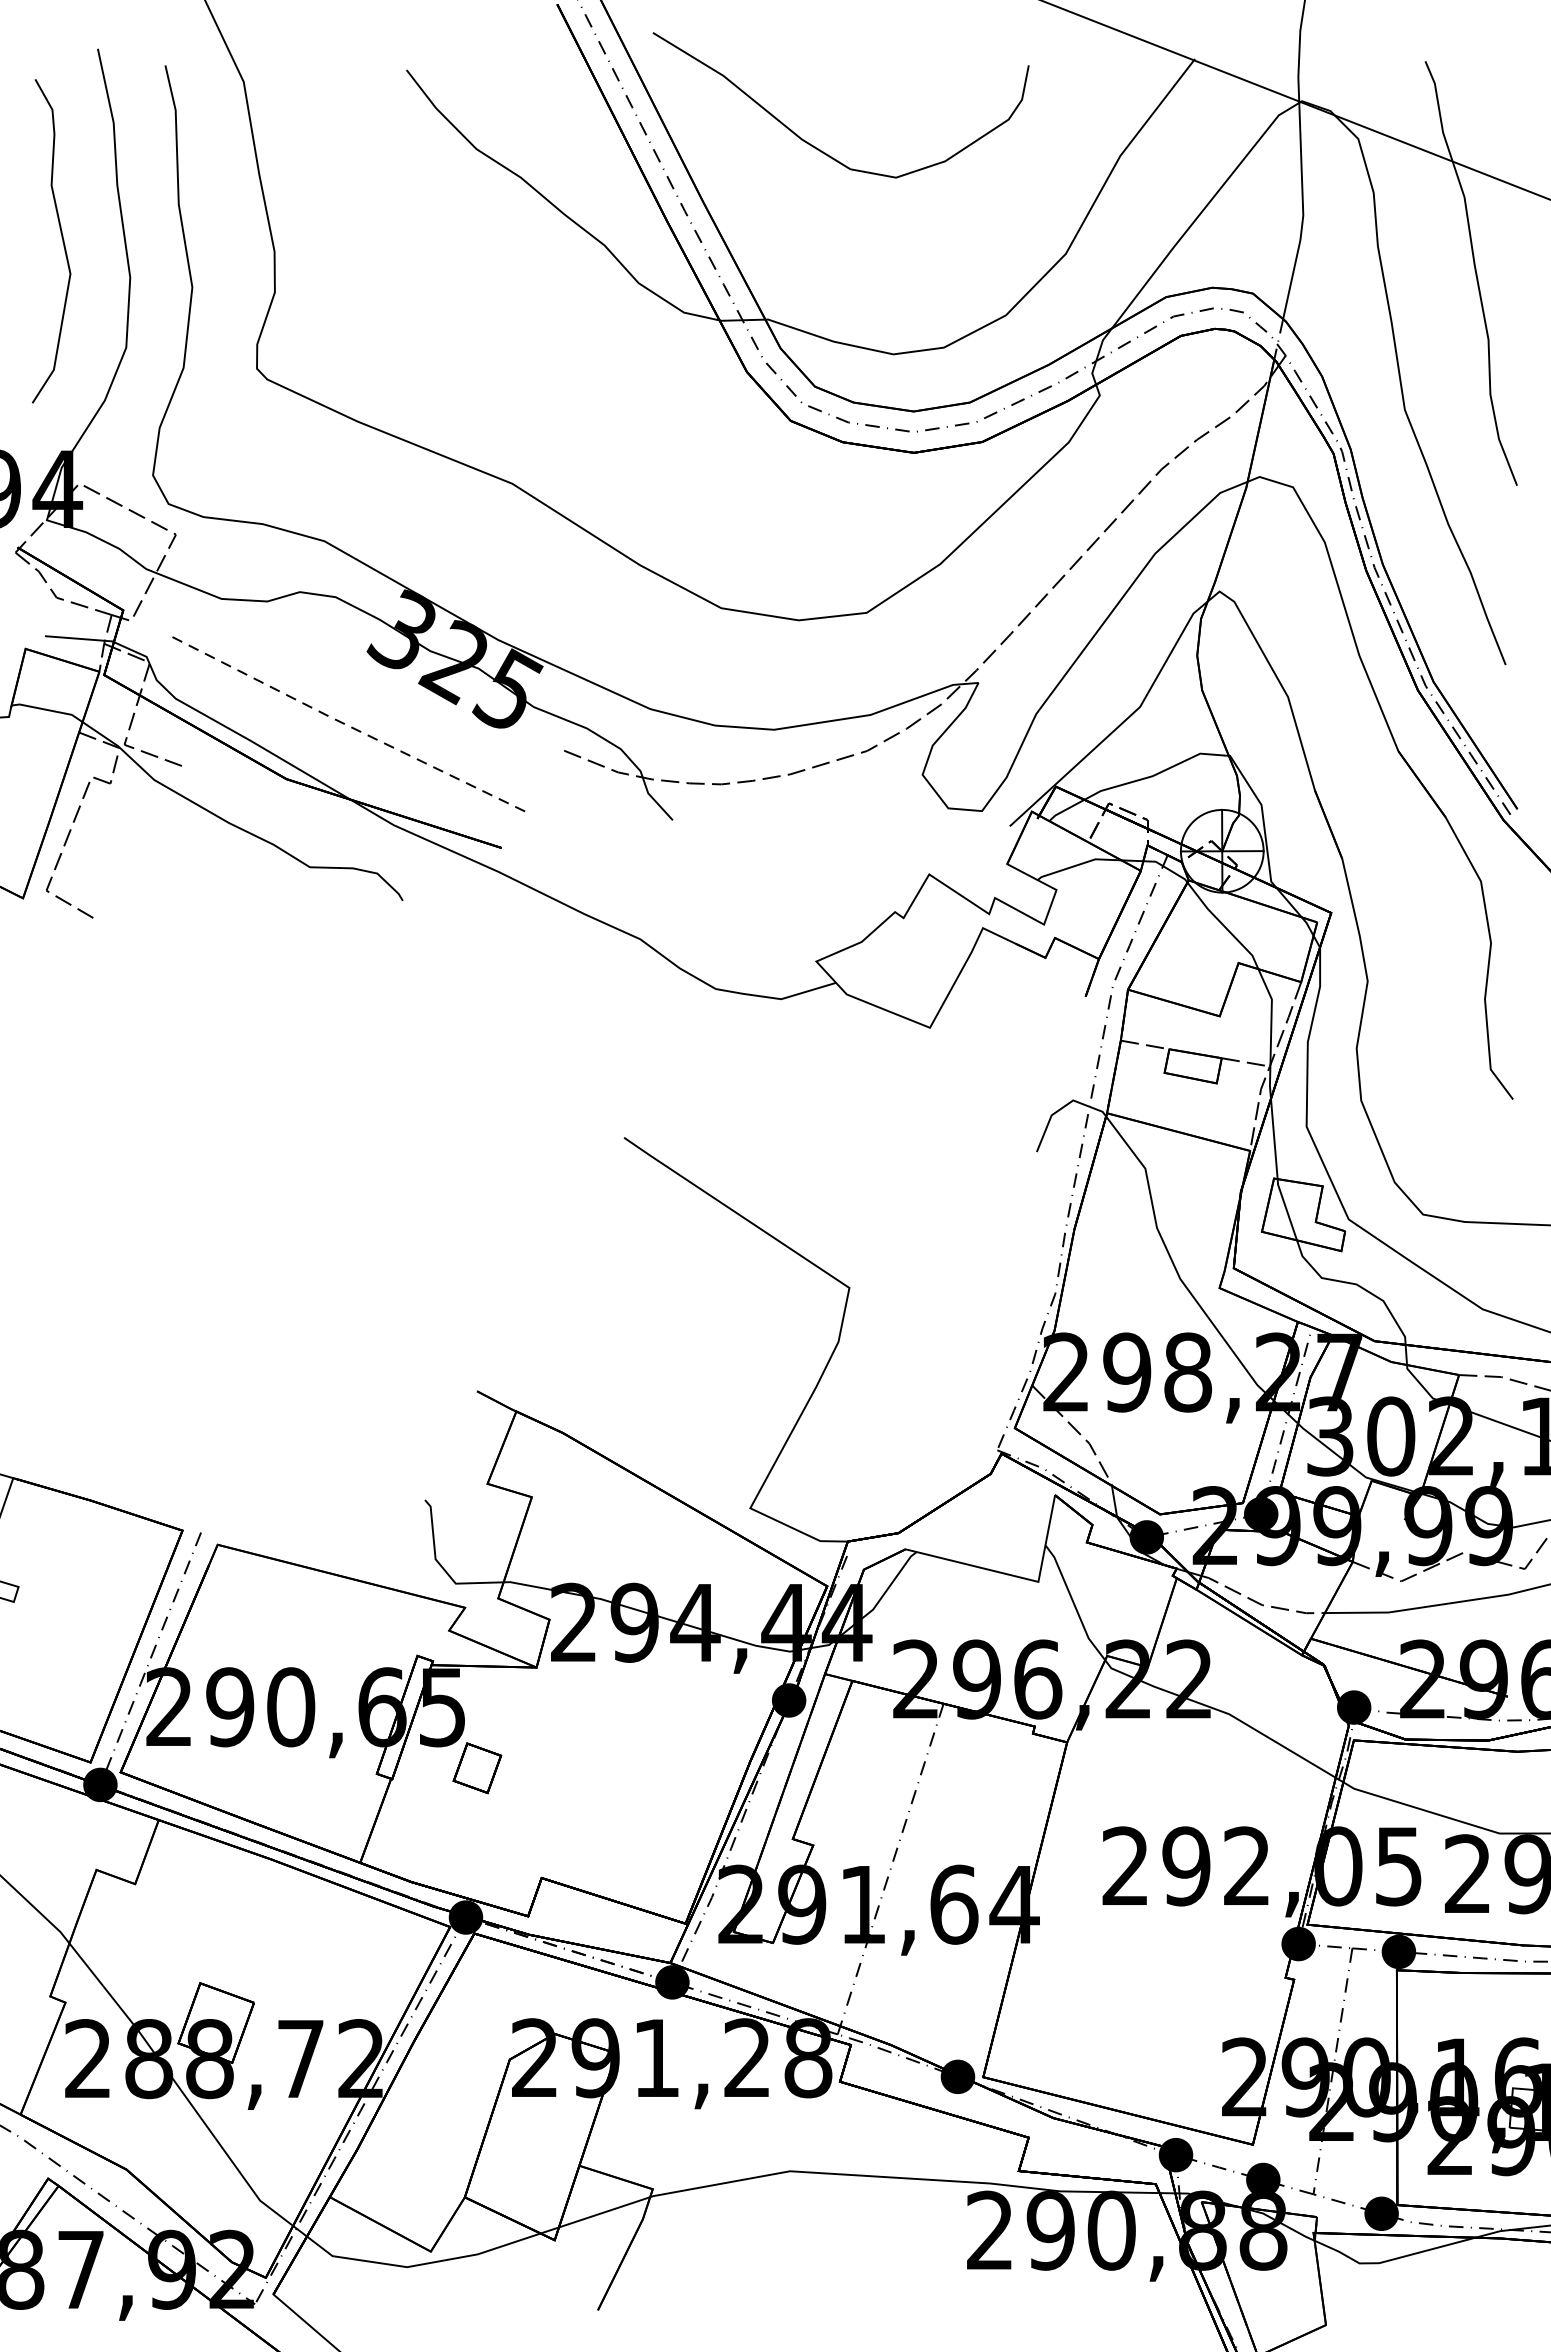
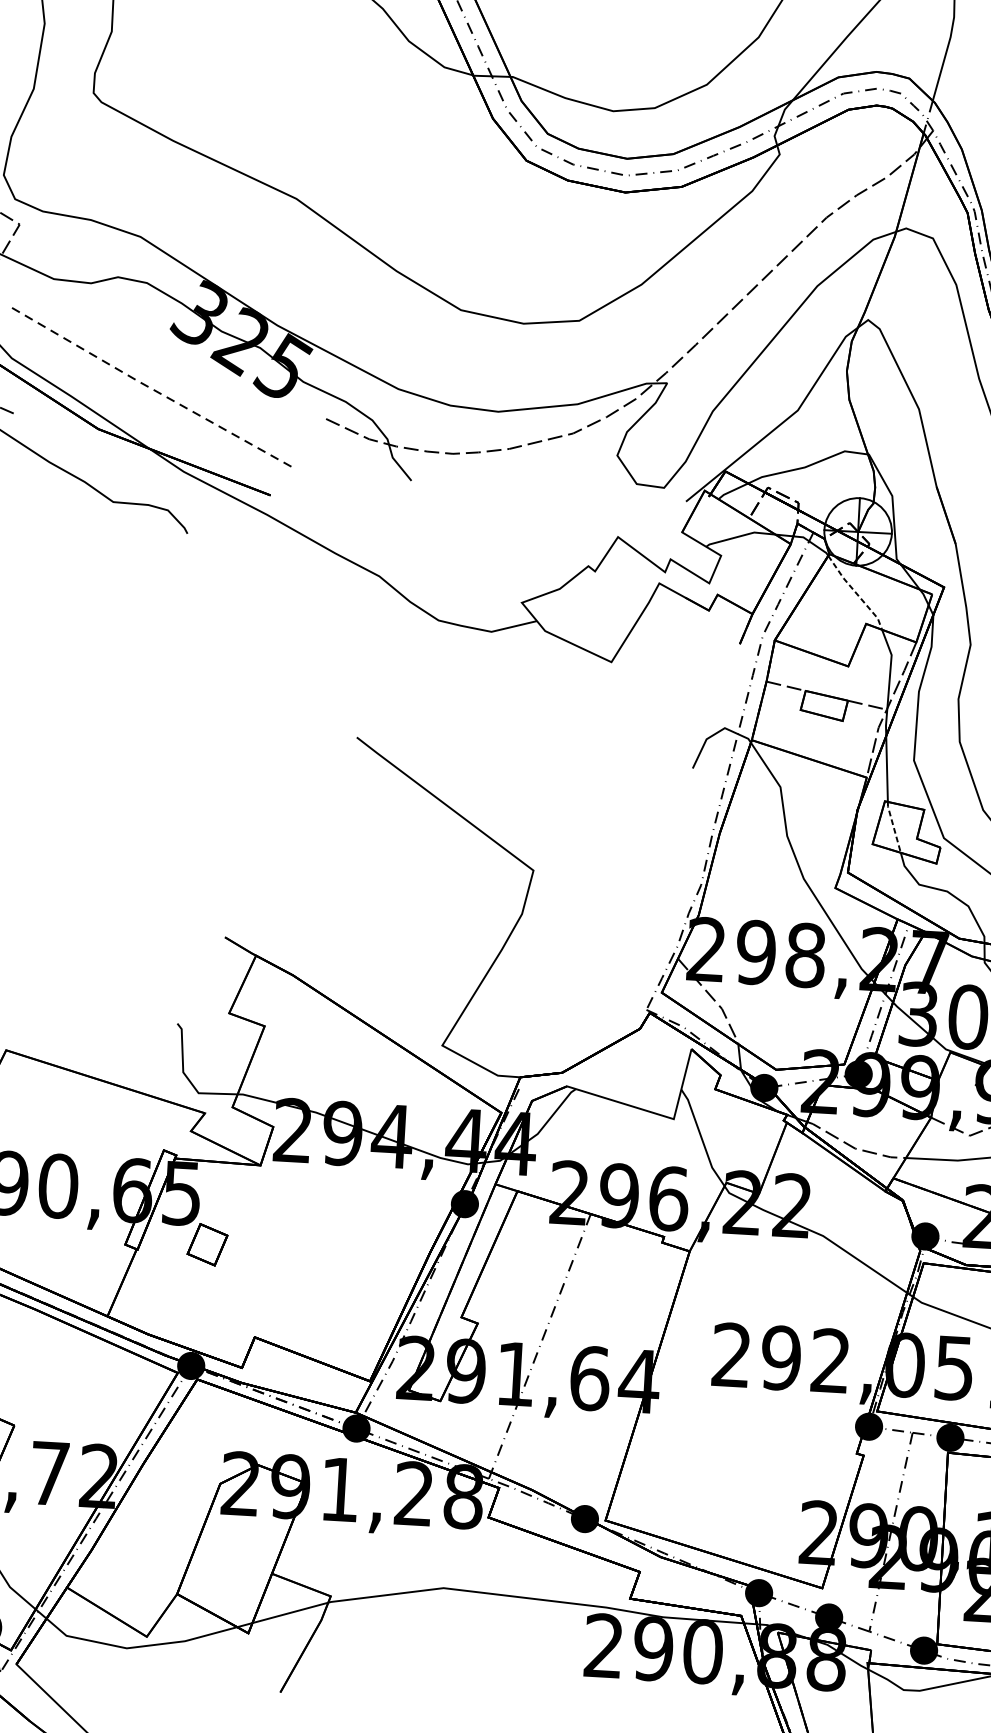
line: (1223, 925) -> (855, 592), solid -> dashed
line: (1286, 1209) -> (893, 827), solid -> dashed

